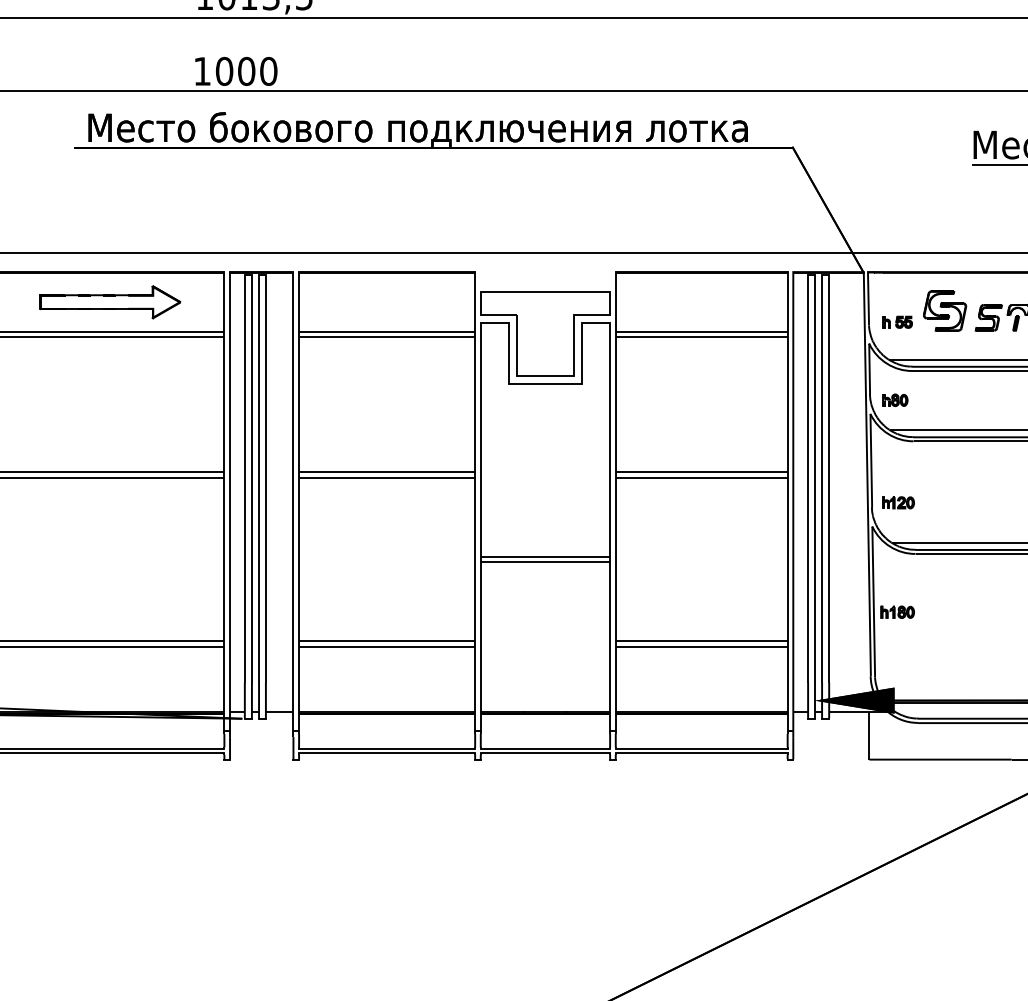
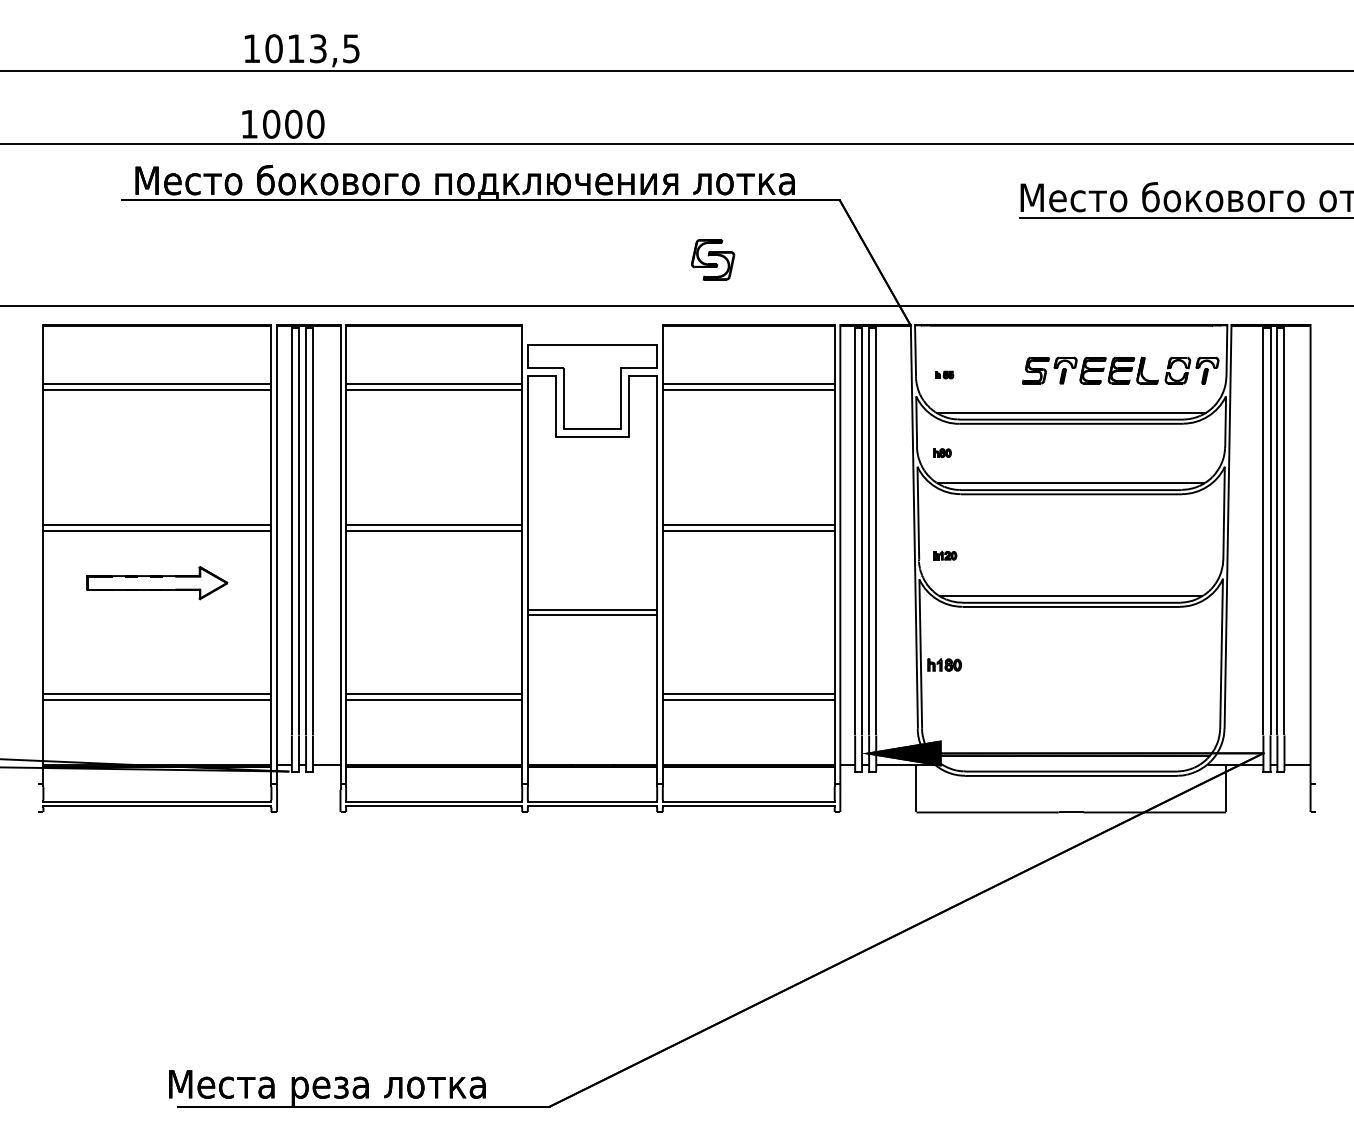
part: (110, 302) -> (157, 583), moved
part: (945, 310) -> (713, 259), moved
part: (897, 321) -> (944, 374), size x0.6
part: (895, 399) -> (942, 452), size x0.7
part: (898, 502) -> (945, 555), size x0.7

